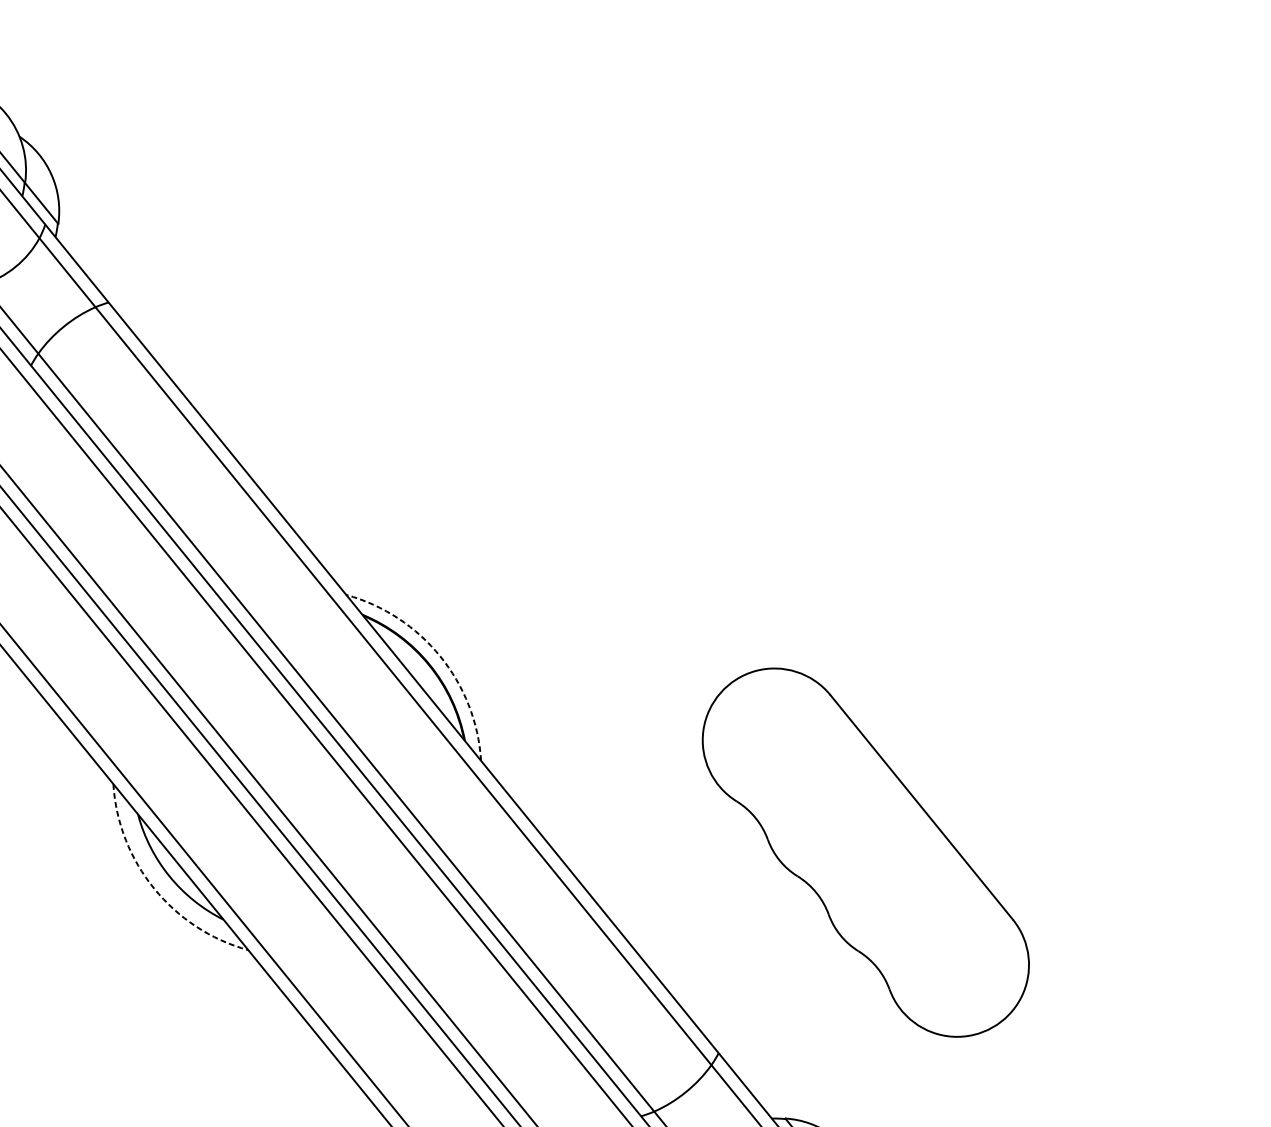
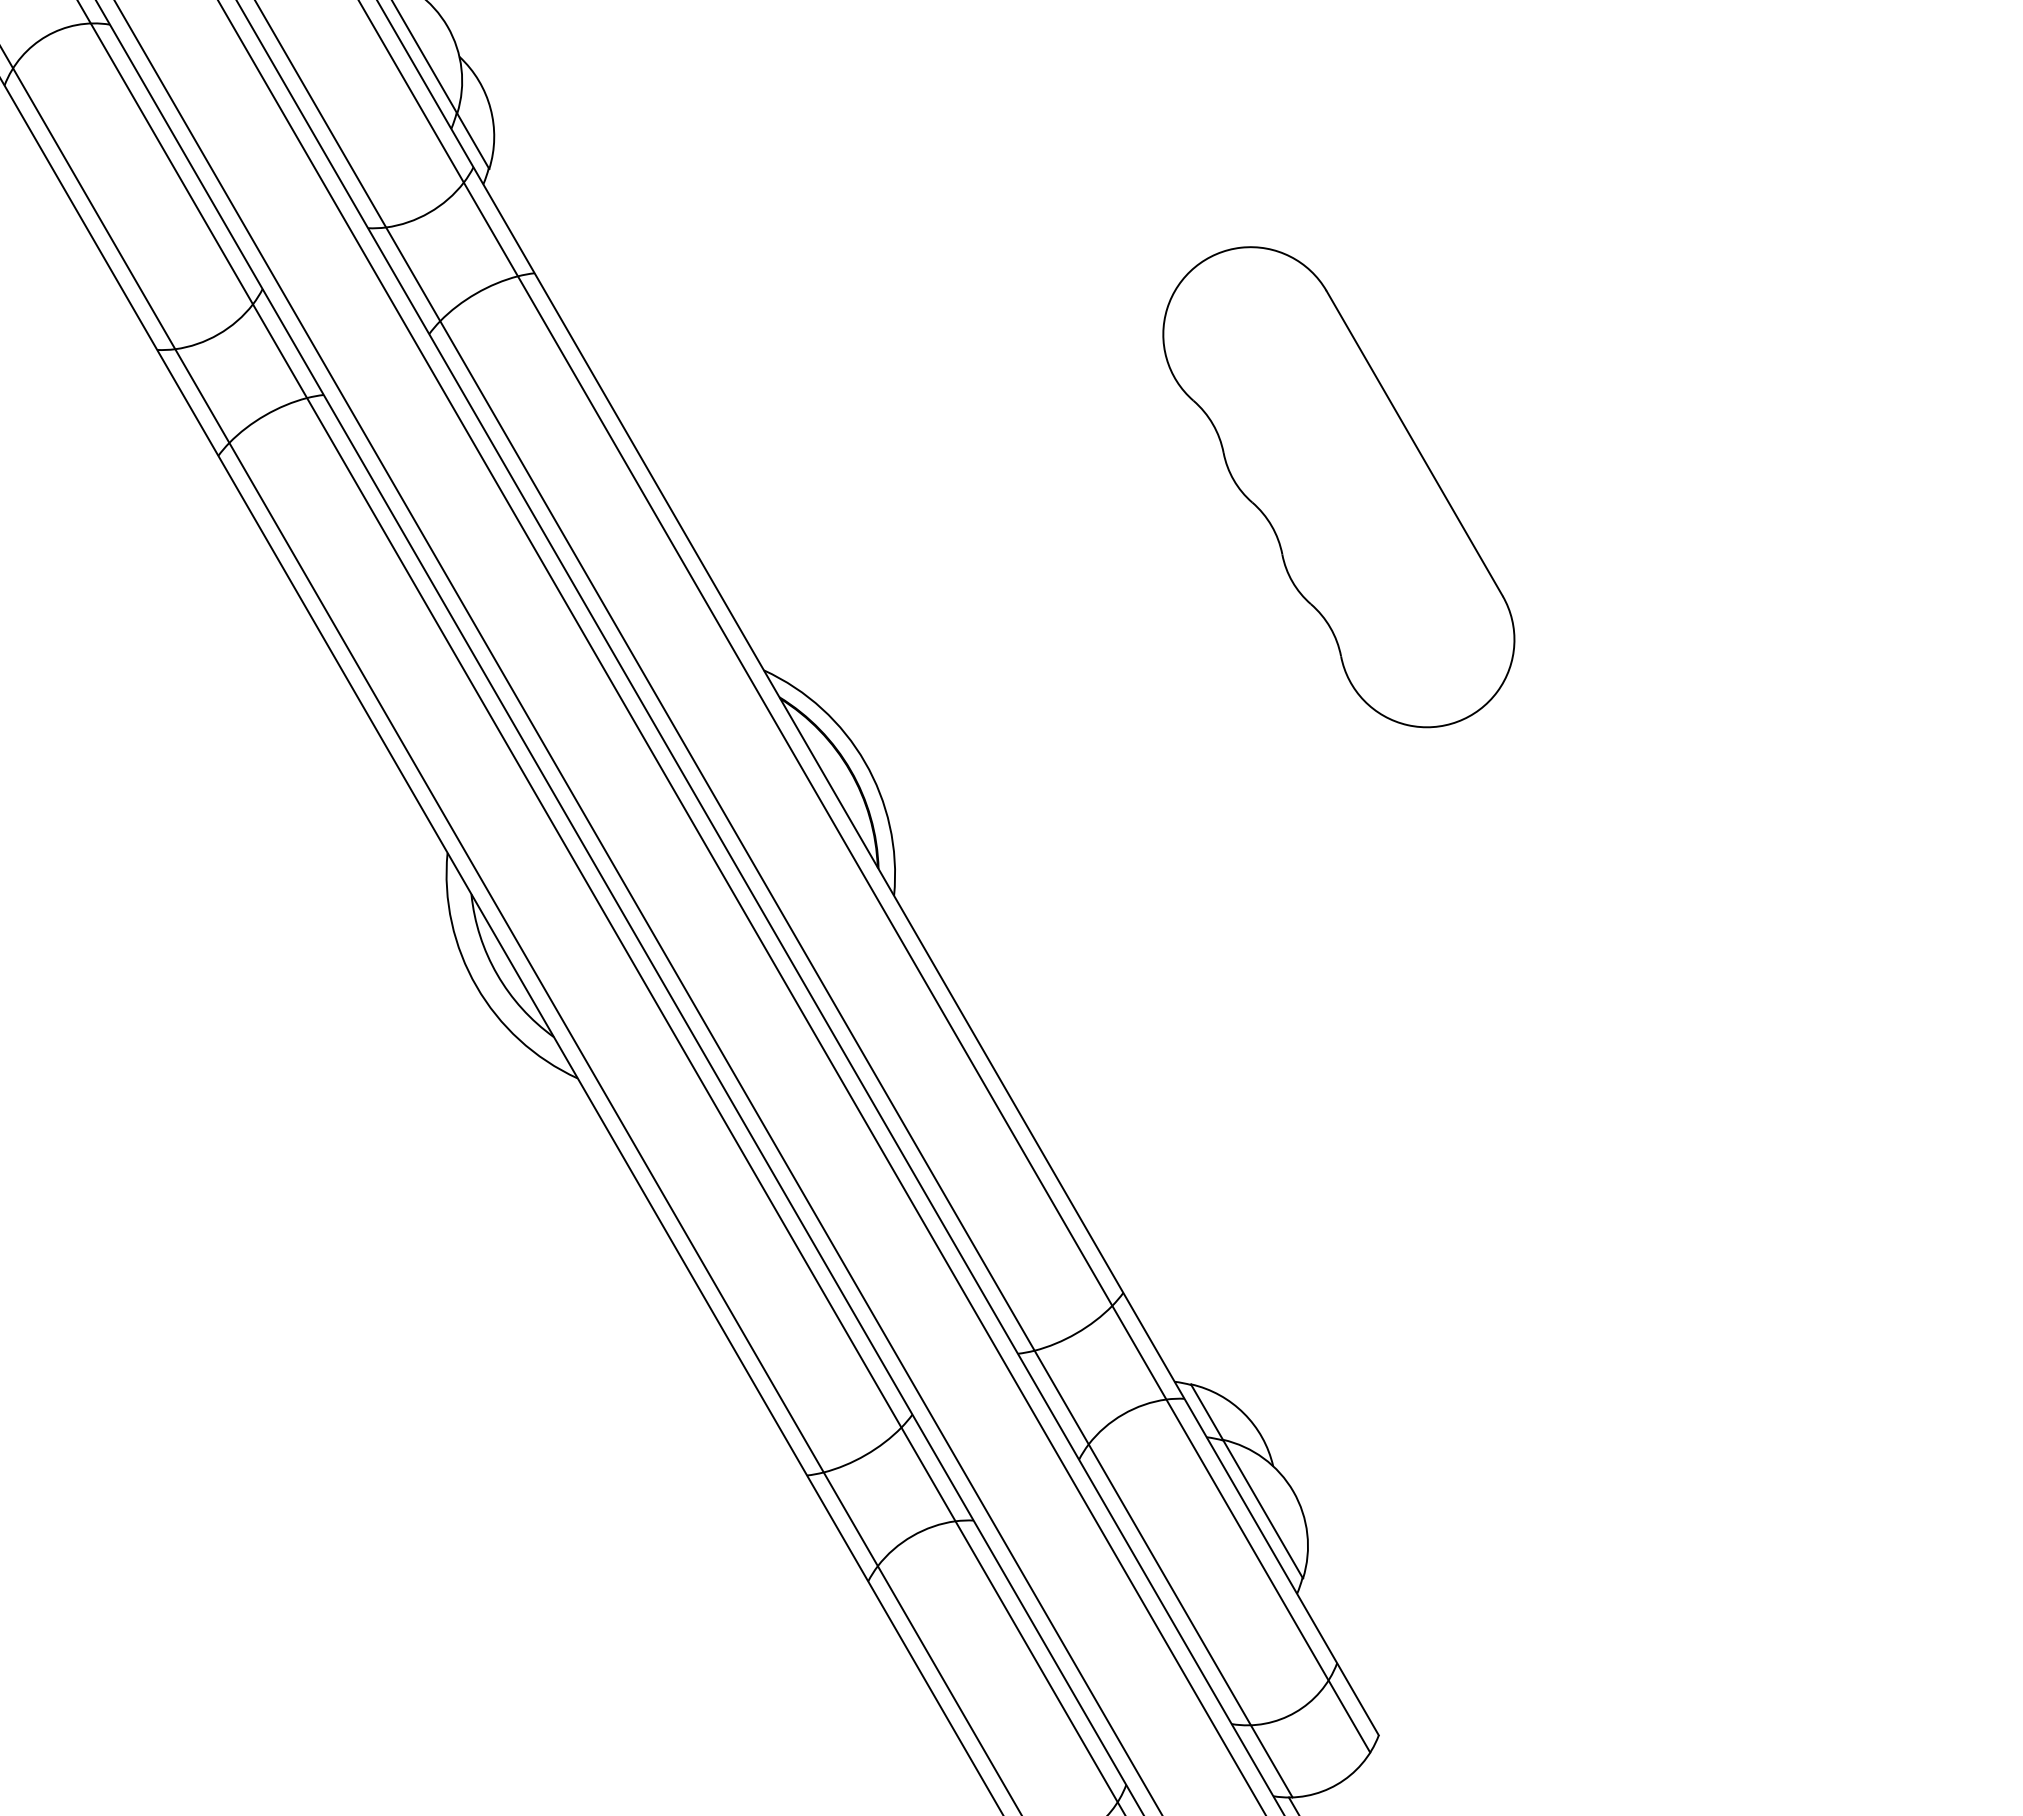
arc: (440, 656) -> (865, 762), dashed -> solid
part: (865, 852) -> (1338, 487), moved
arc: (154, 888) -> (476, 986), dashed -> solid

